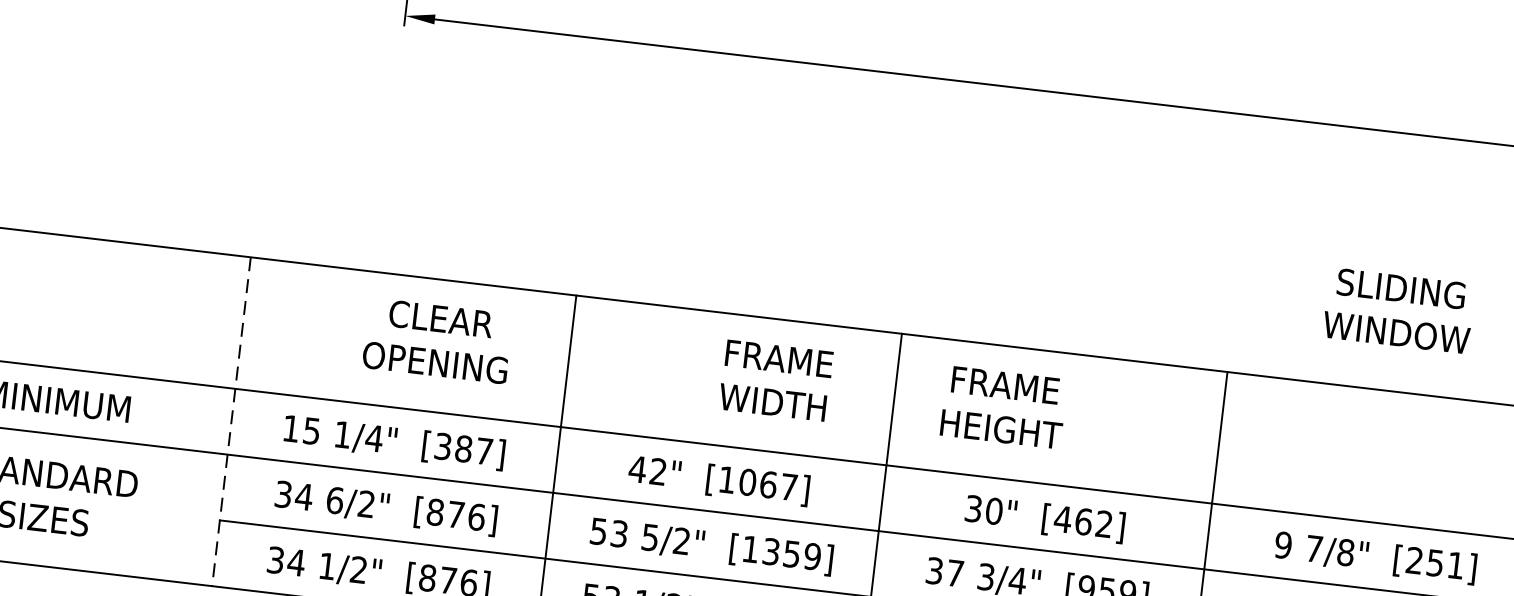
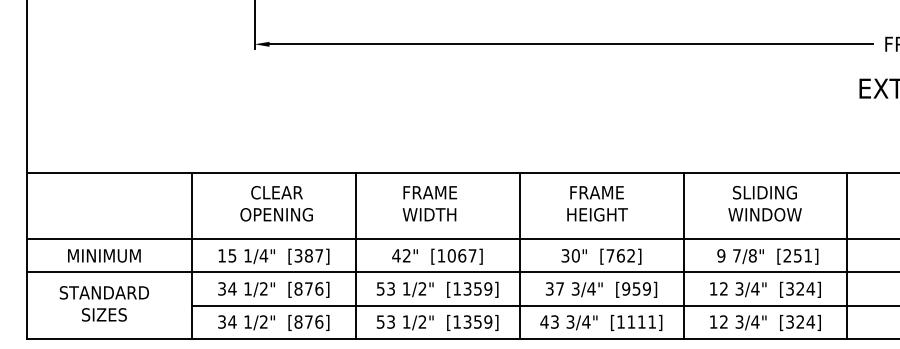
text: (1397, 310) -> (764, 203), moved
text: (437, 340) -> (276, 203), moved
text: (775, 380) -> (429, 203), moved
text: (1003, 406) -> (597, 203), moved
line: (230, 420) -> (191, 255), dashed -> solid
text: (336, 499) -> (248, 288), 6/2" -> 1/2"
text: (1063, 518) -> (610, 255), [462] -> [762]
text: (650, 536) -> (406, 288), 5/2" -> 1/2"

